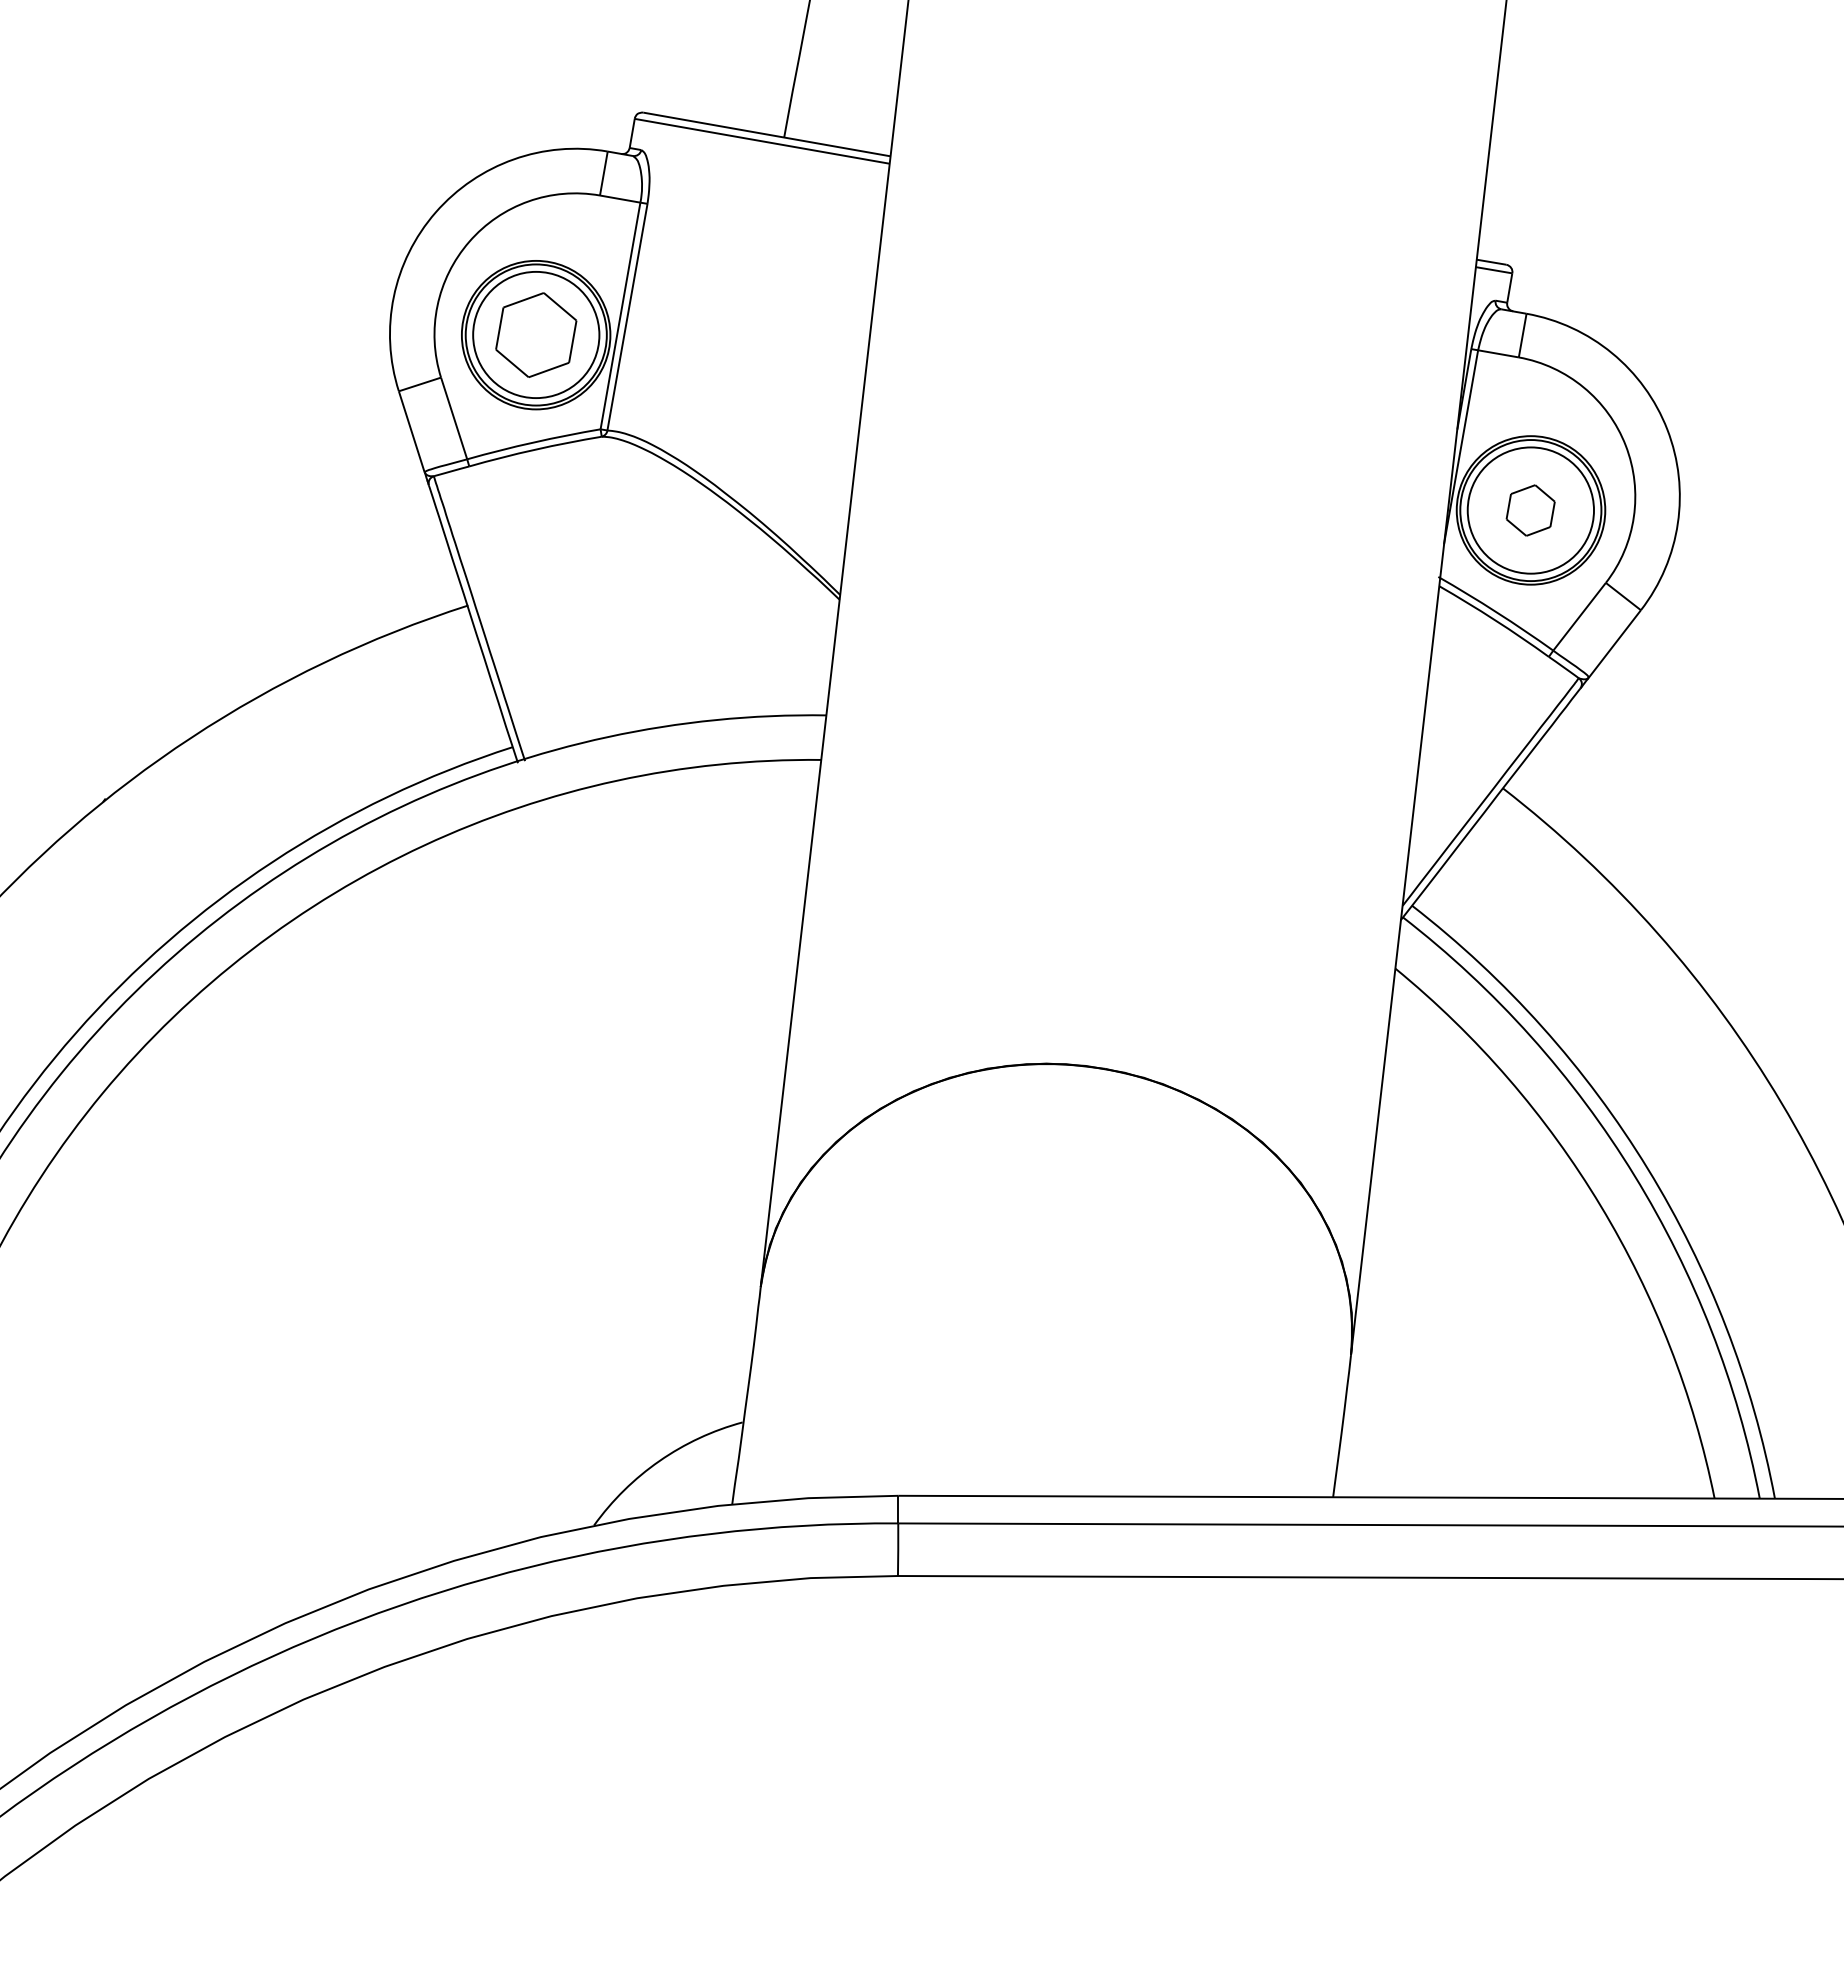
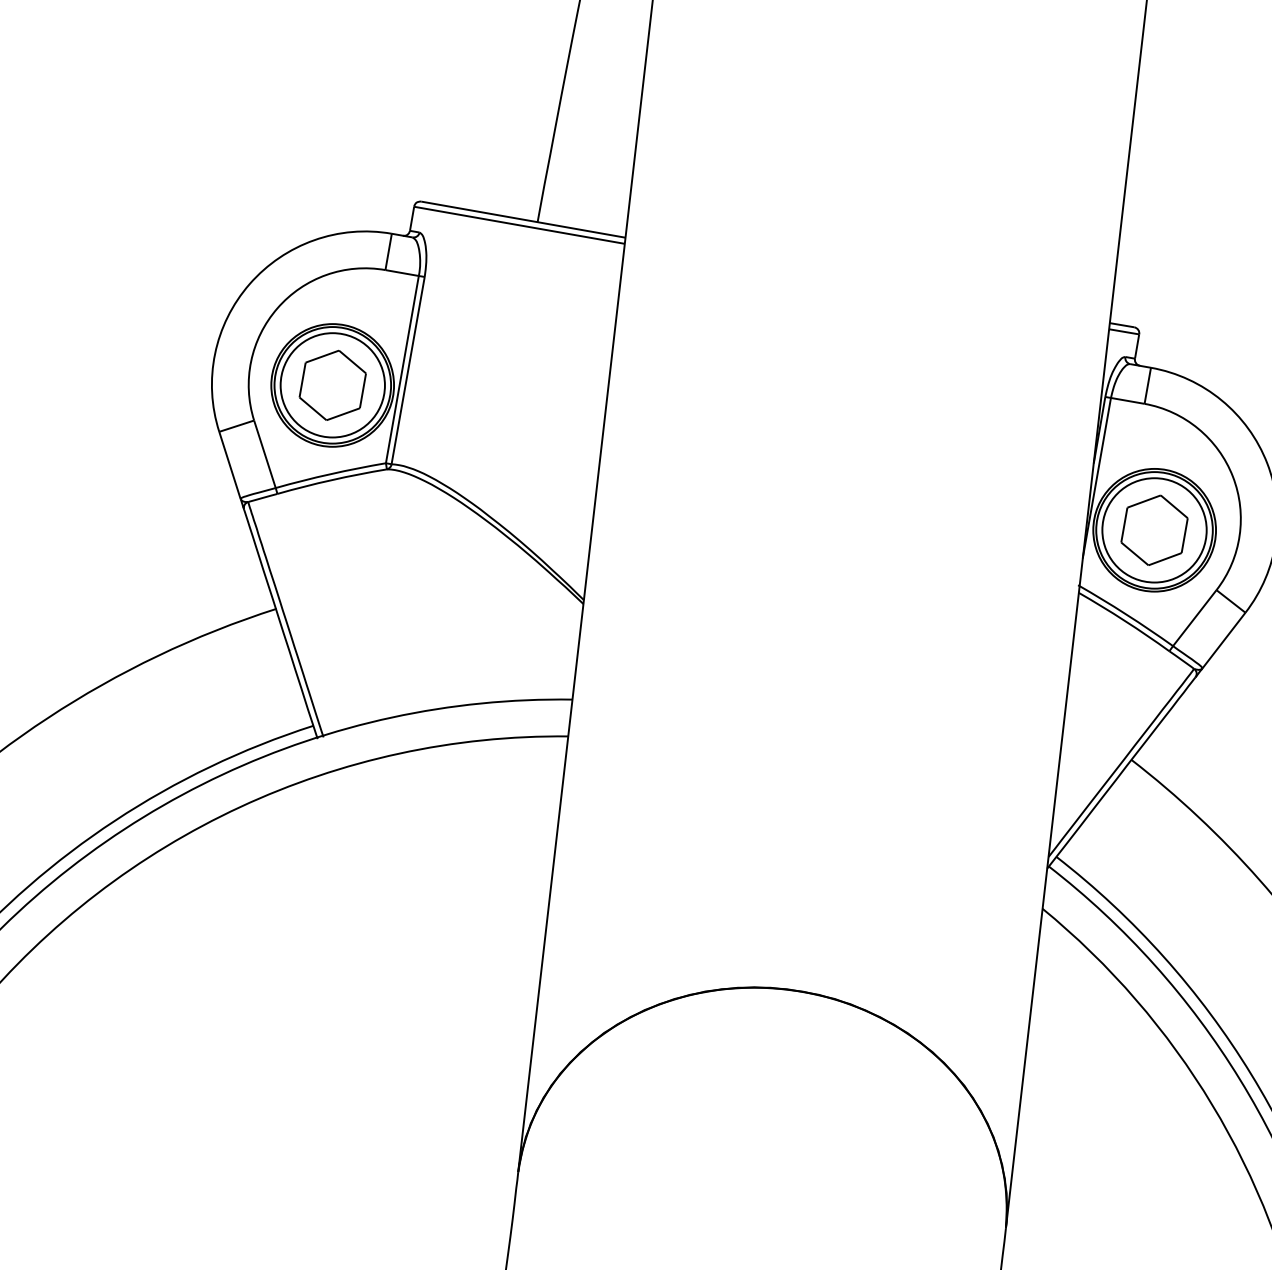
part: (1530, 510) -> (1154, 530), size x1.67

